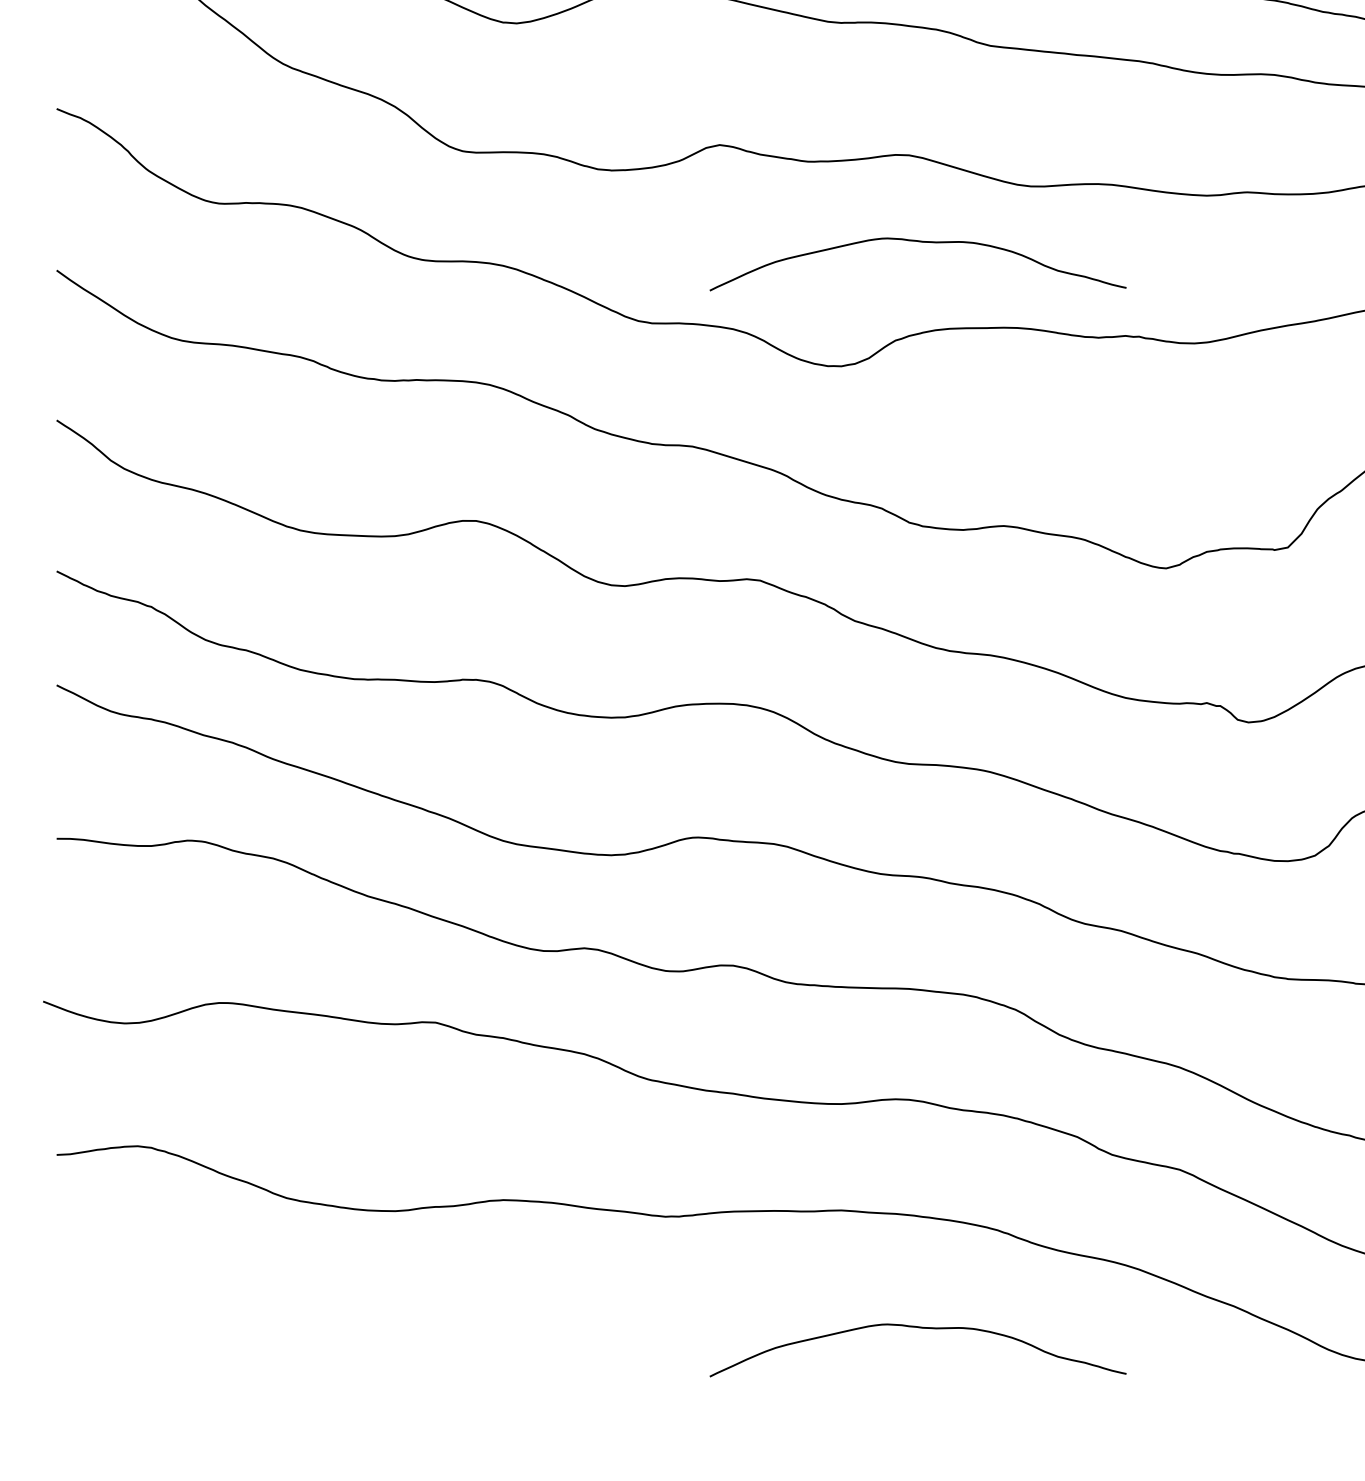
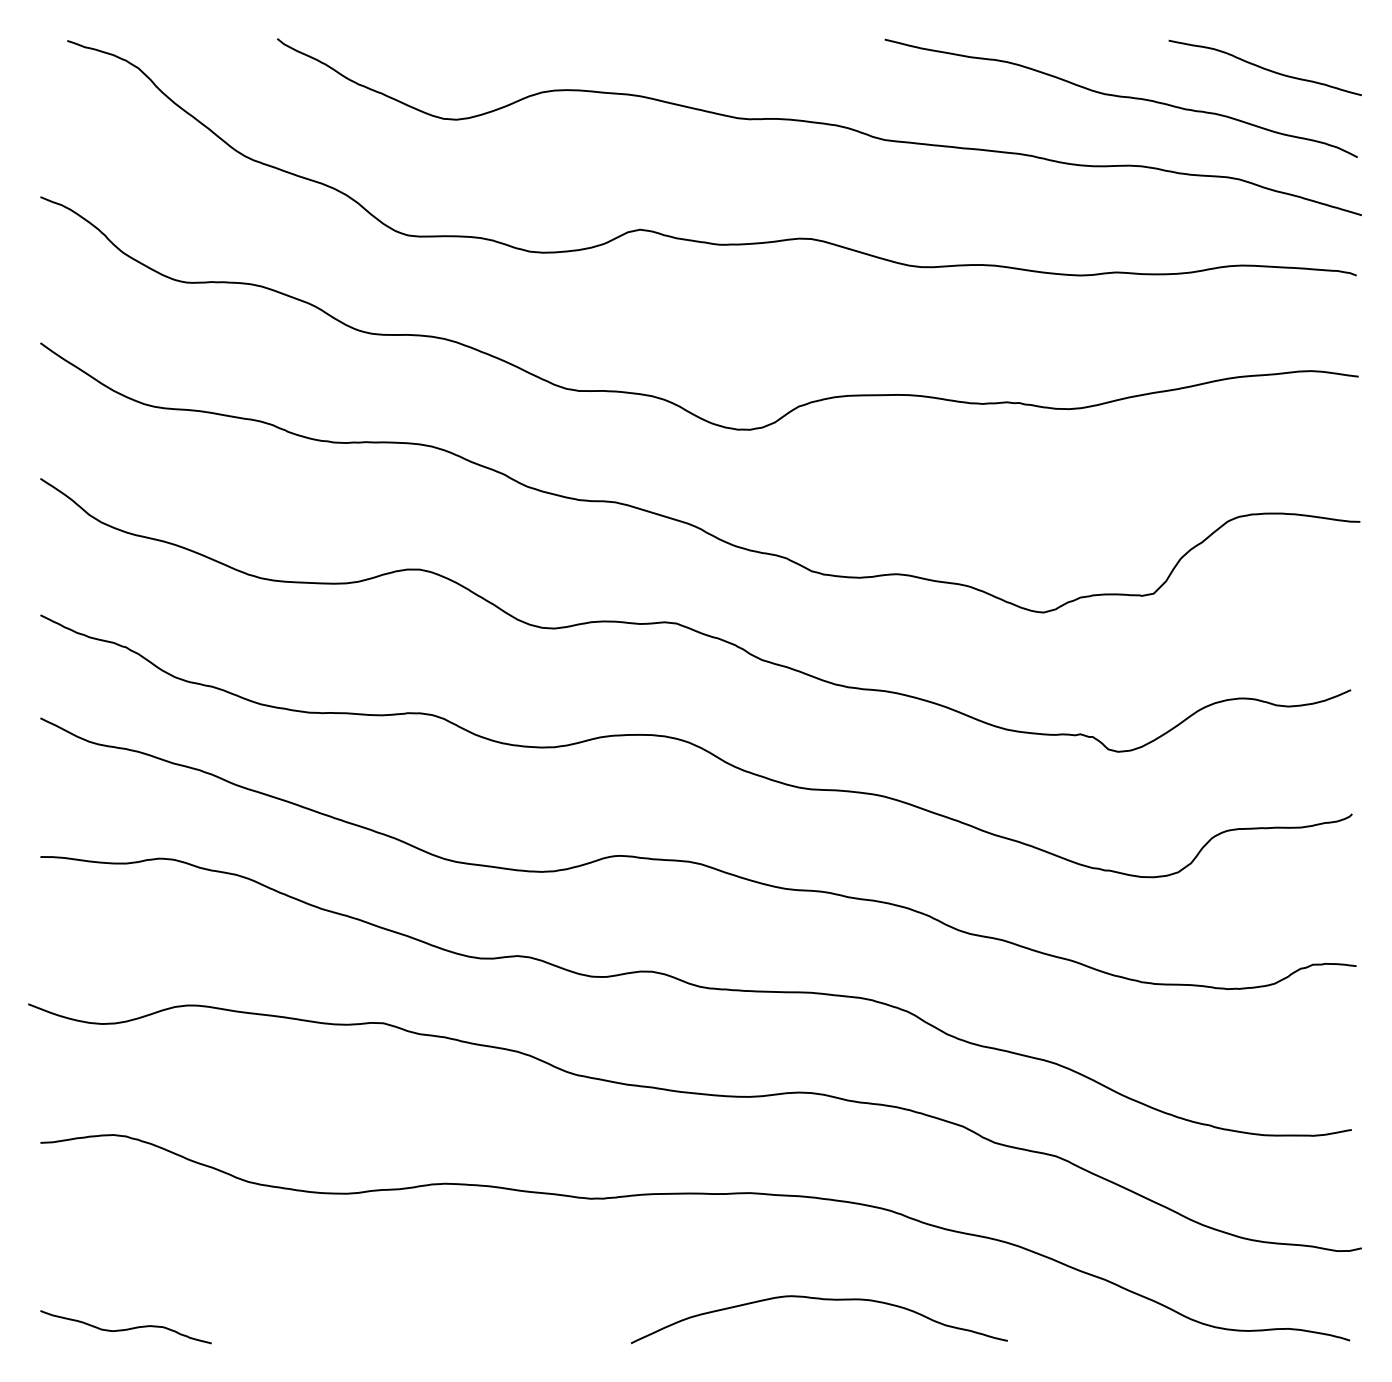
curve: (922, 243) -> (823, 318), removed
curve: (151, 1360) -> (126, 1328), added

